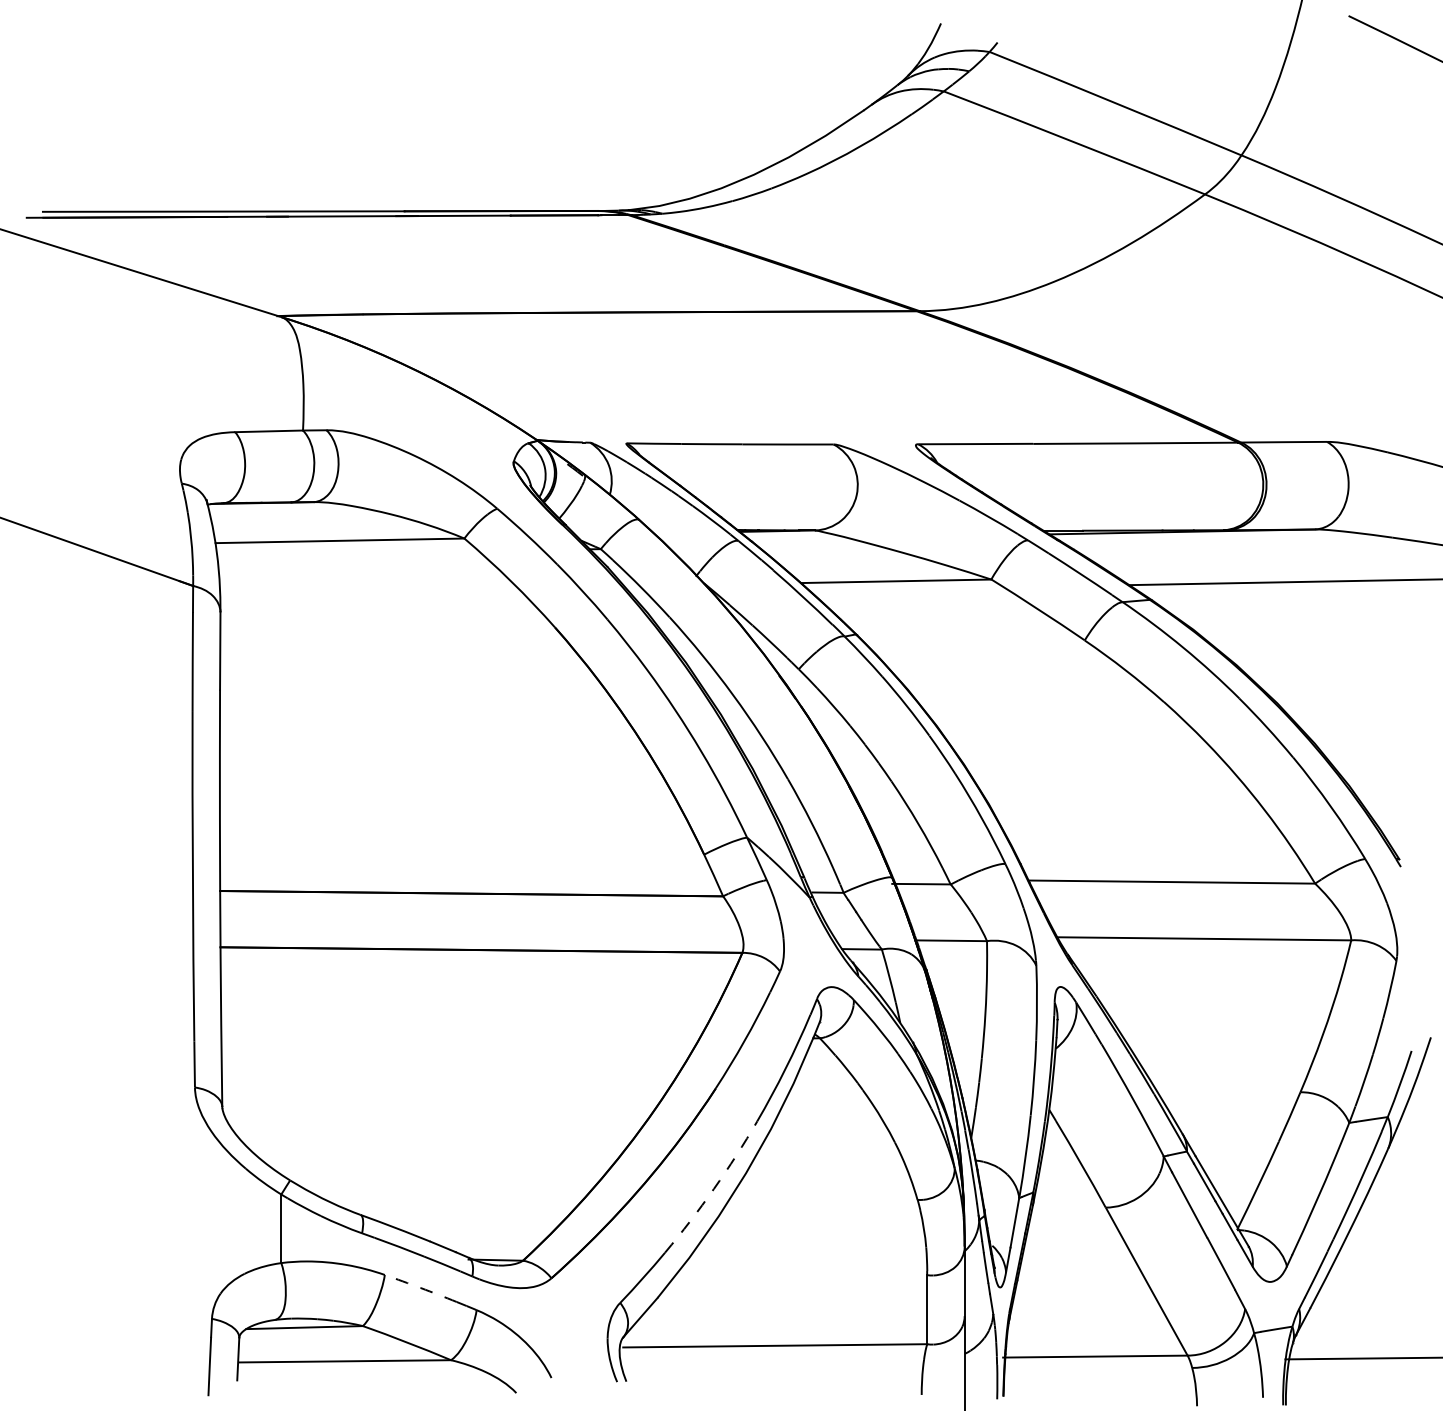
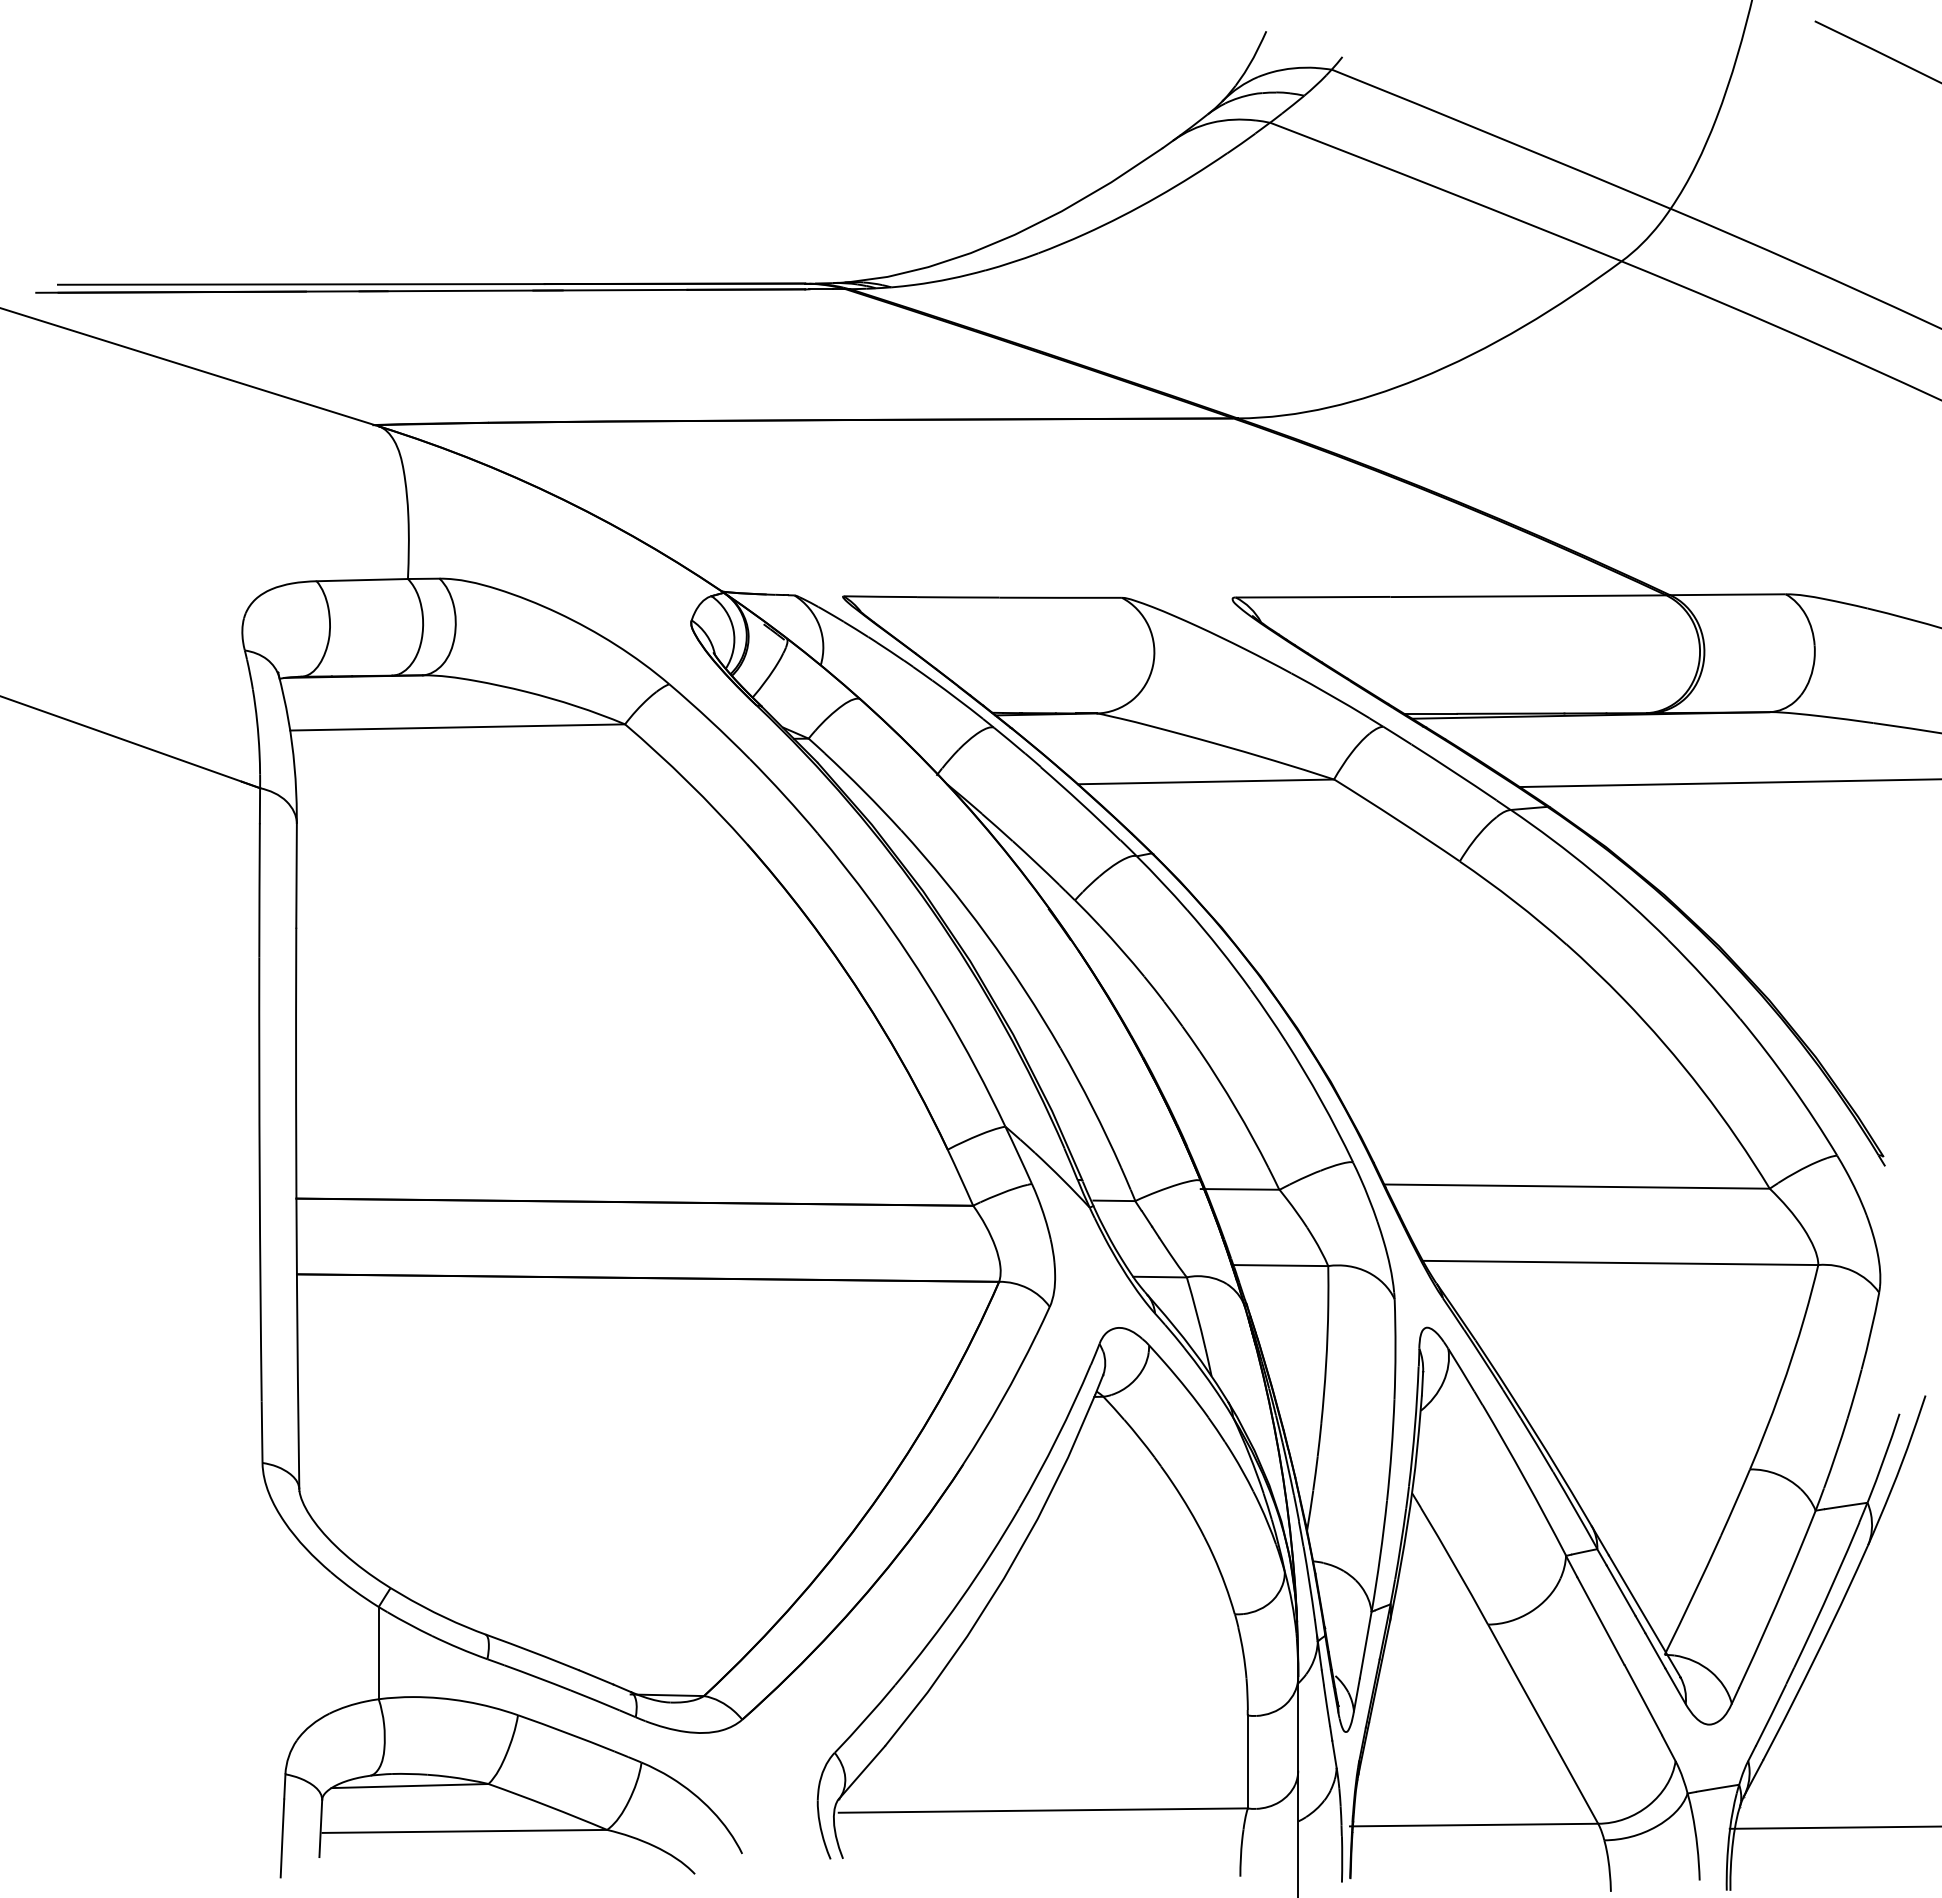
arc: (713, 1188) -> (960, 1599), dashed -> solid
arc: (420, 1287) -> (566, 1732), dashed -> solid

